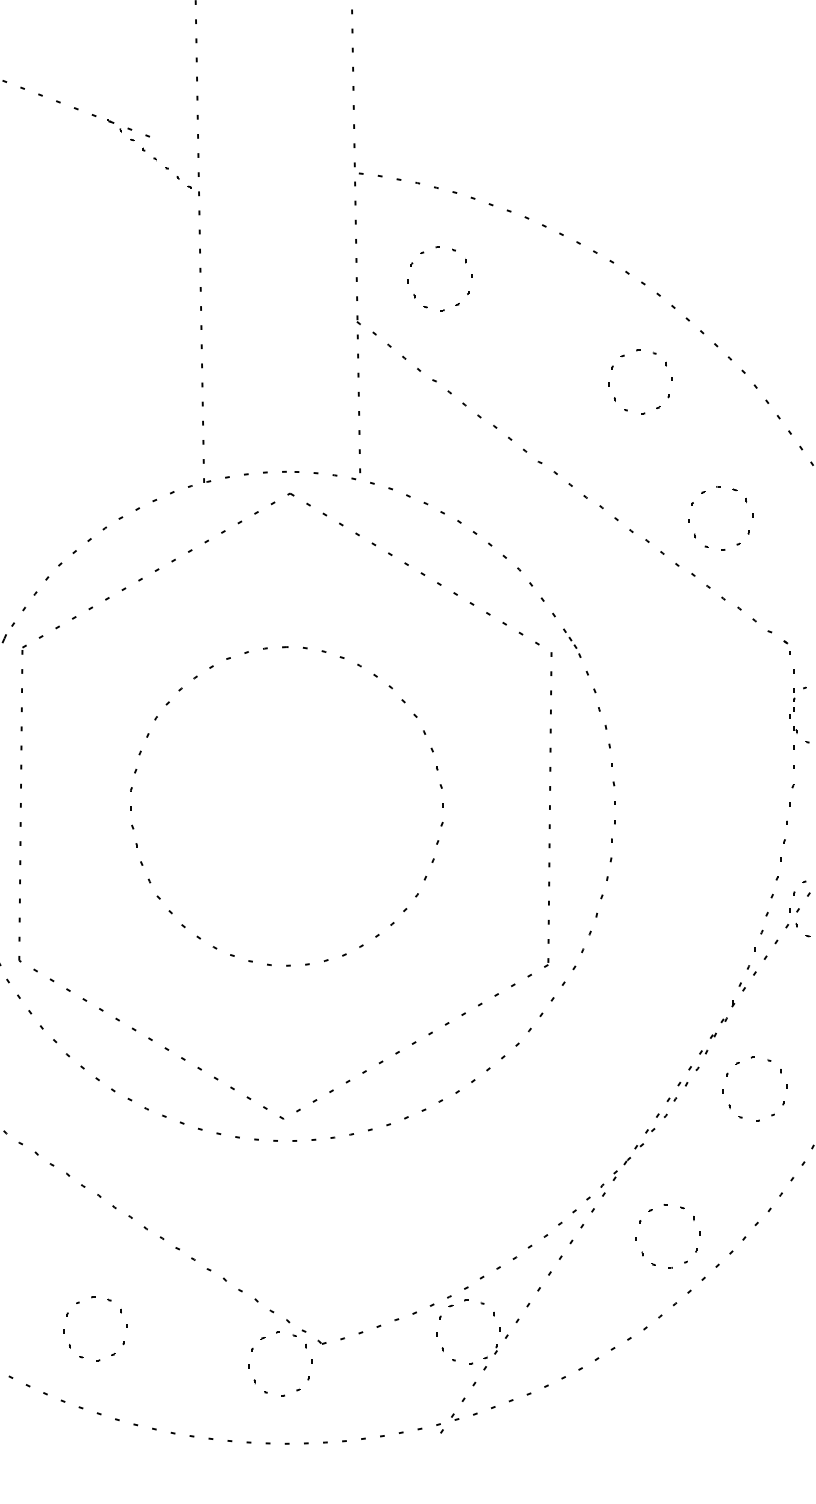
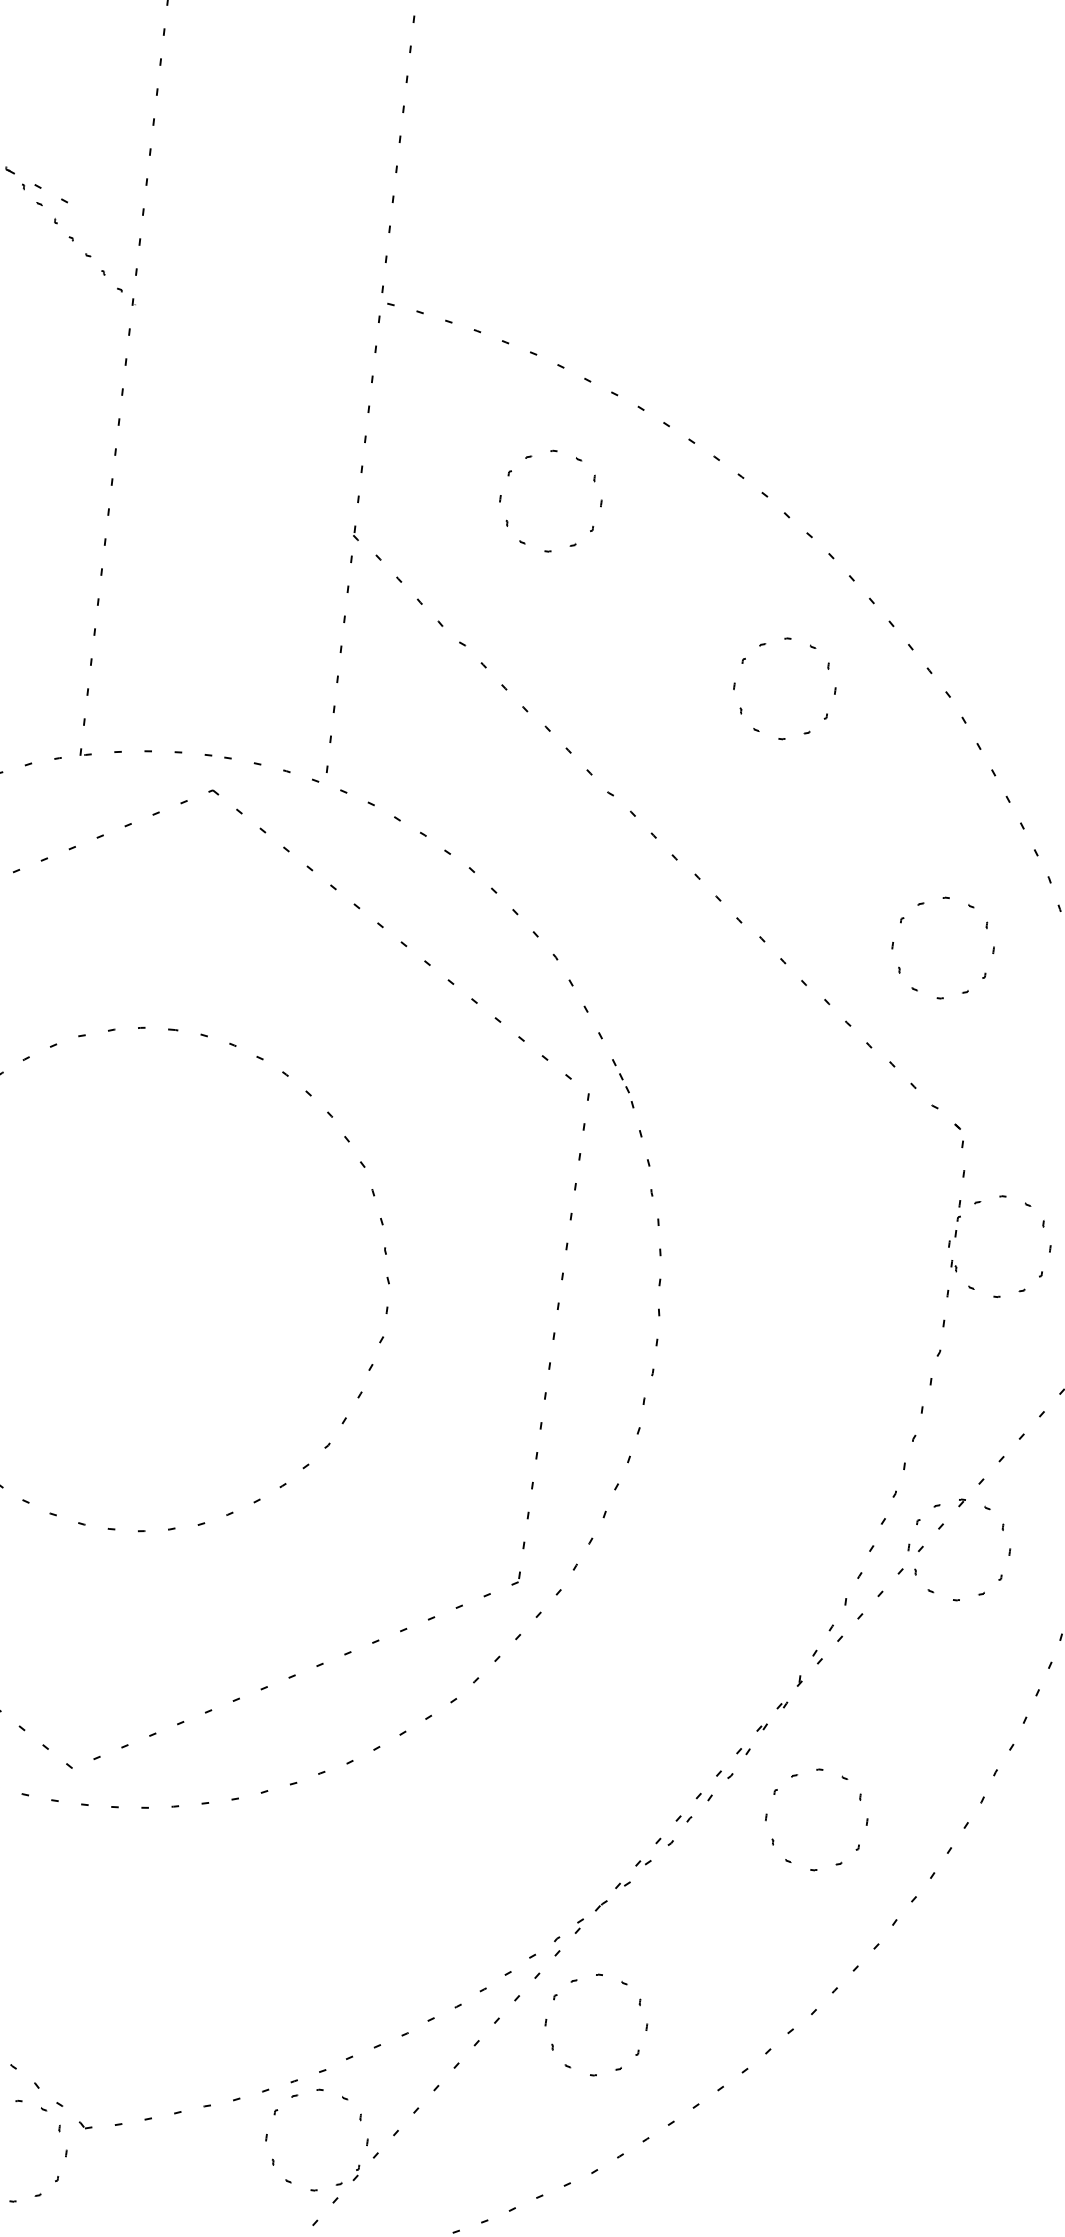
part: (415, 295) -> (508, 522), moved
part: (695, 533) -> (900, 966), moved
part: (642, 1251) -> (552, 2043), moved

